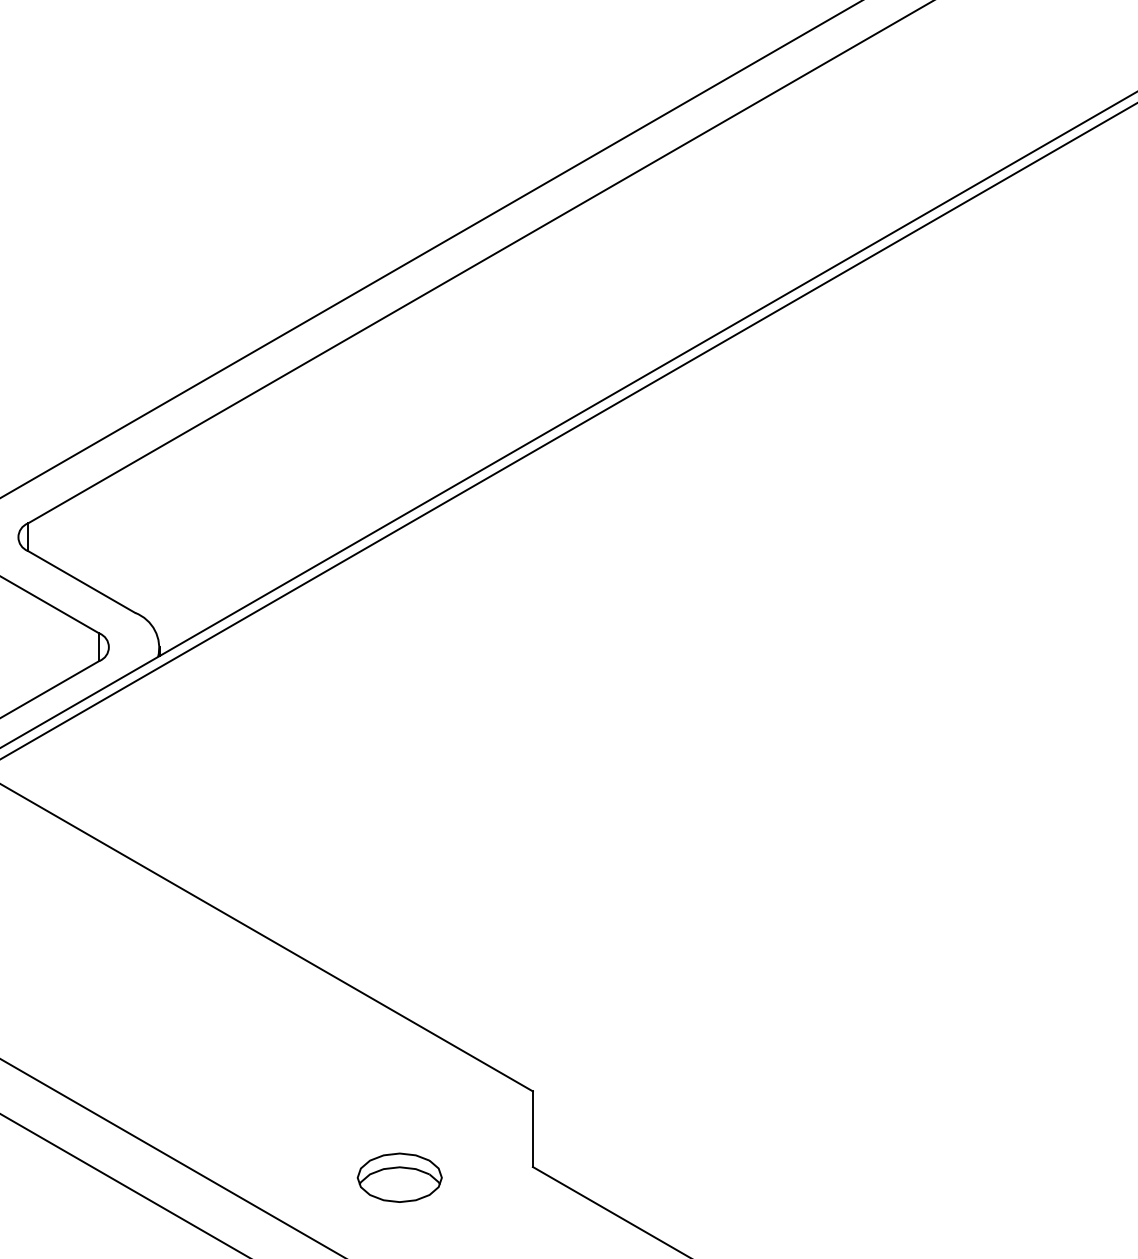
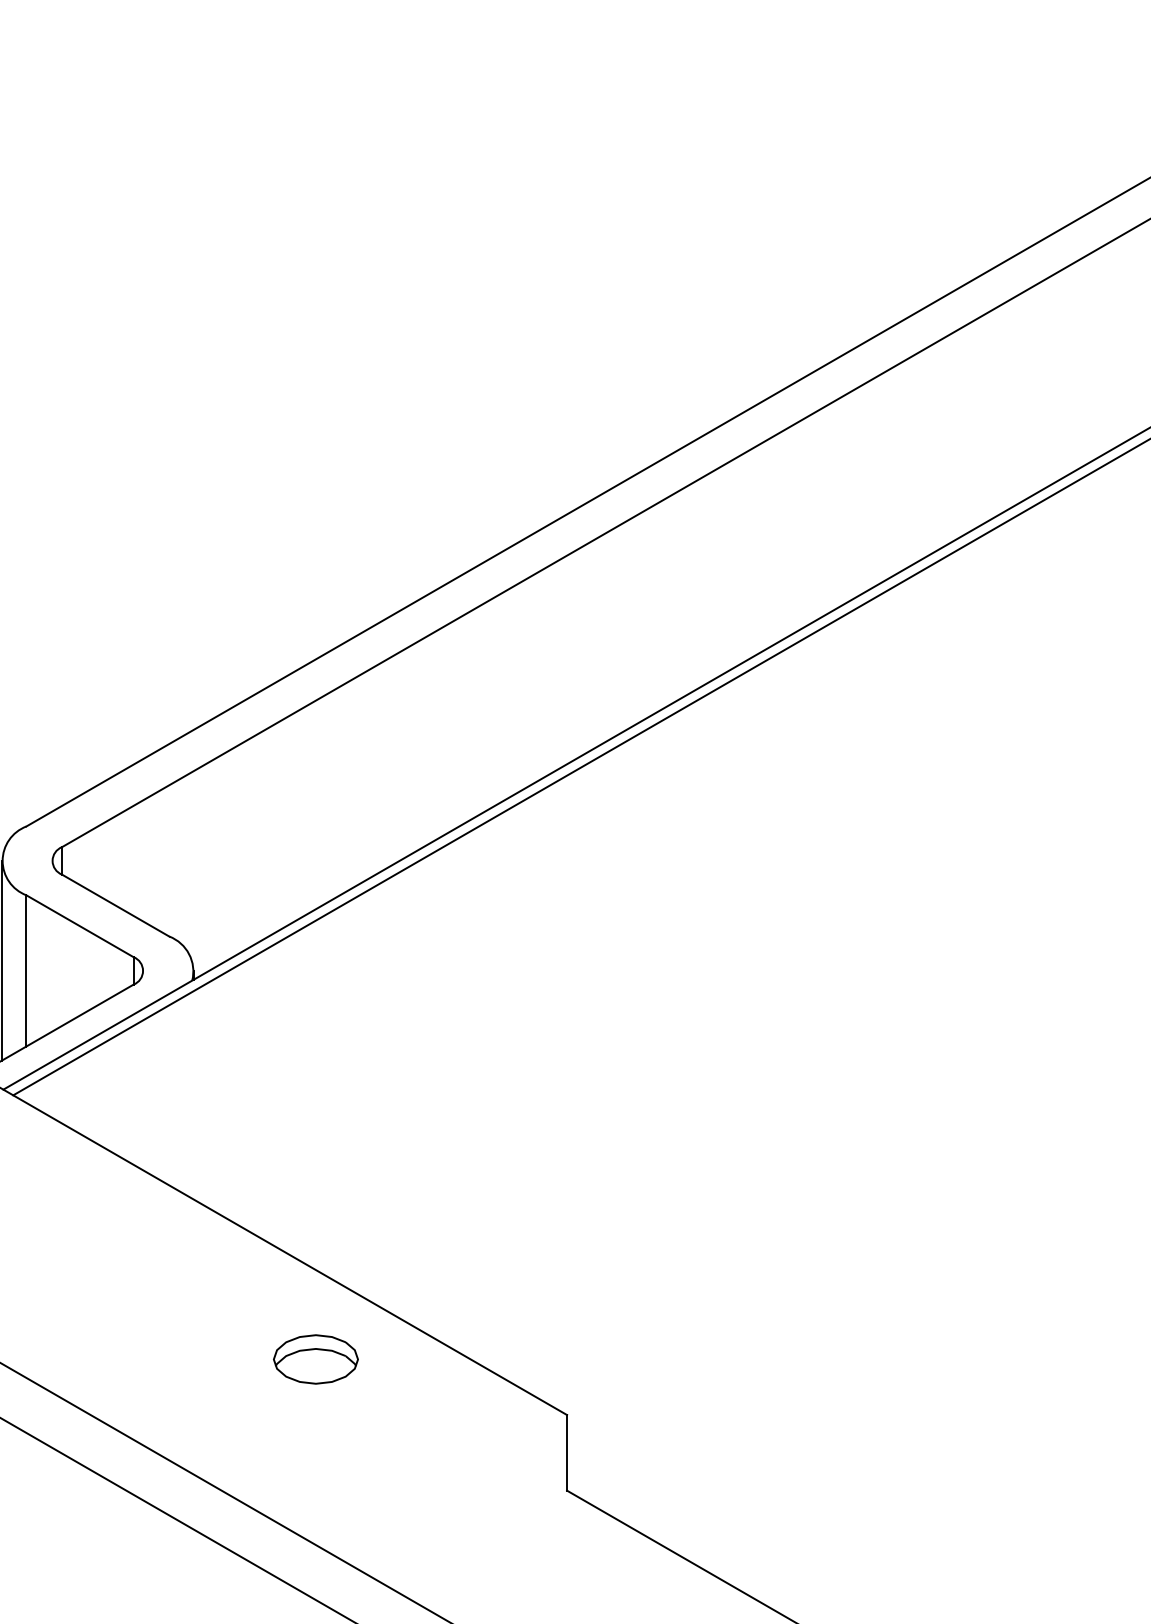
part: (399, 1177) -> (315, 1359), moved

